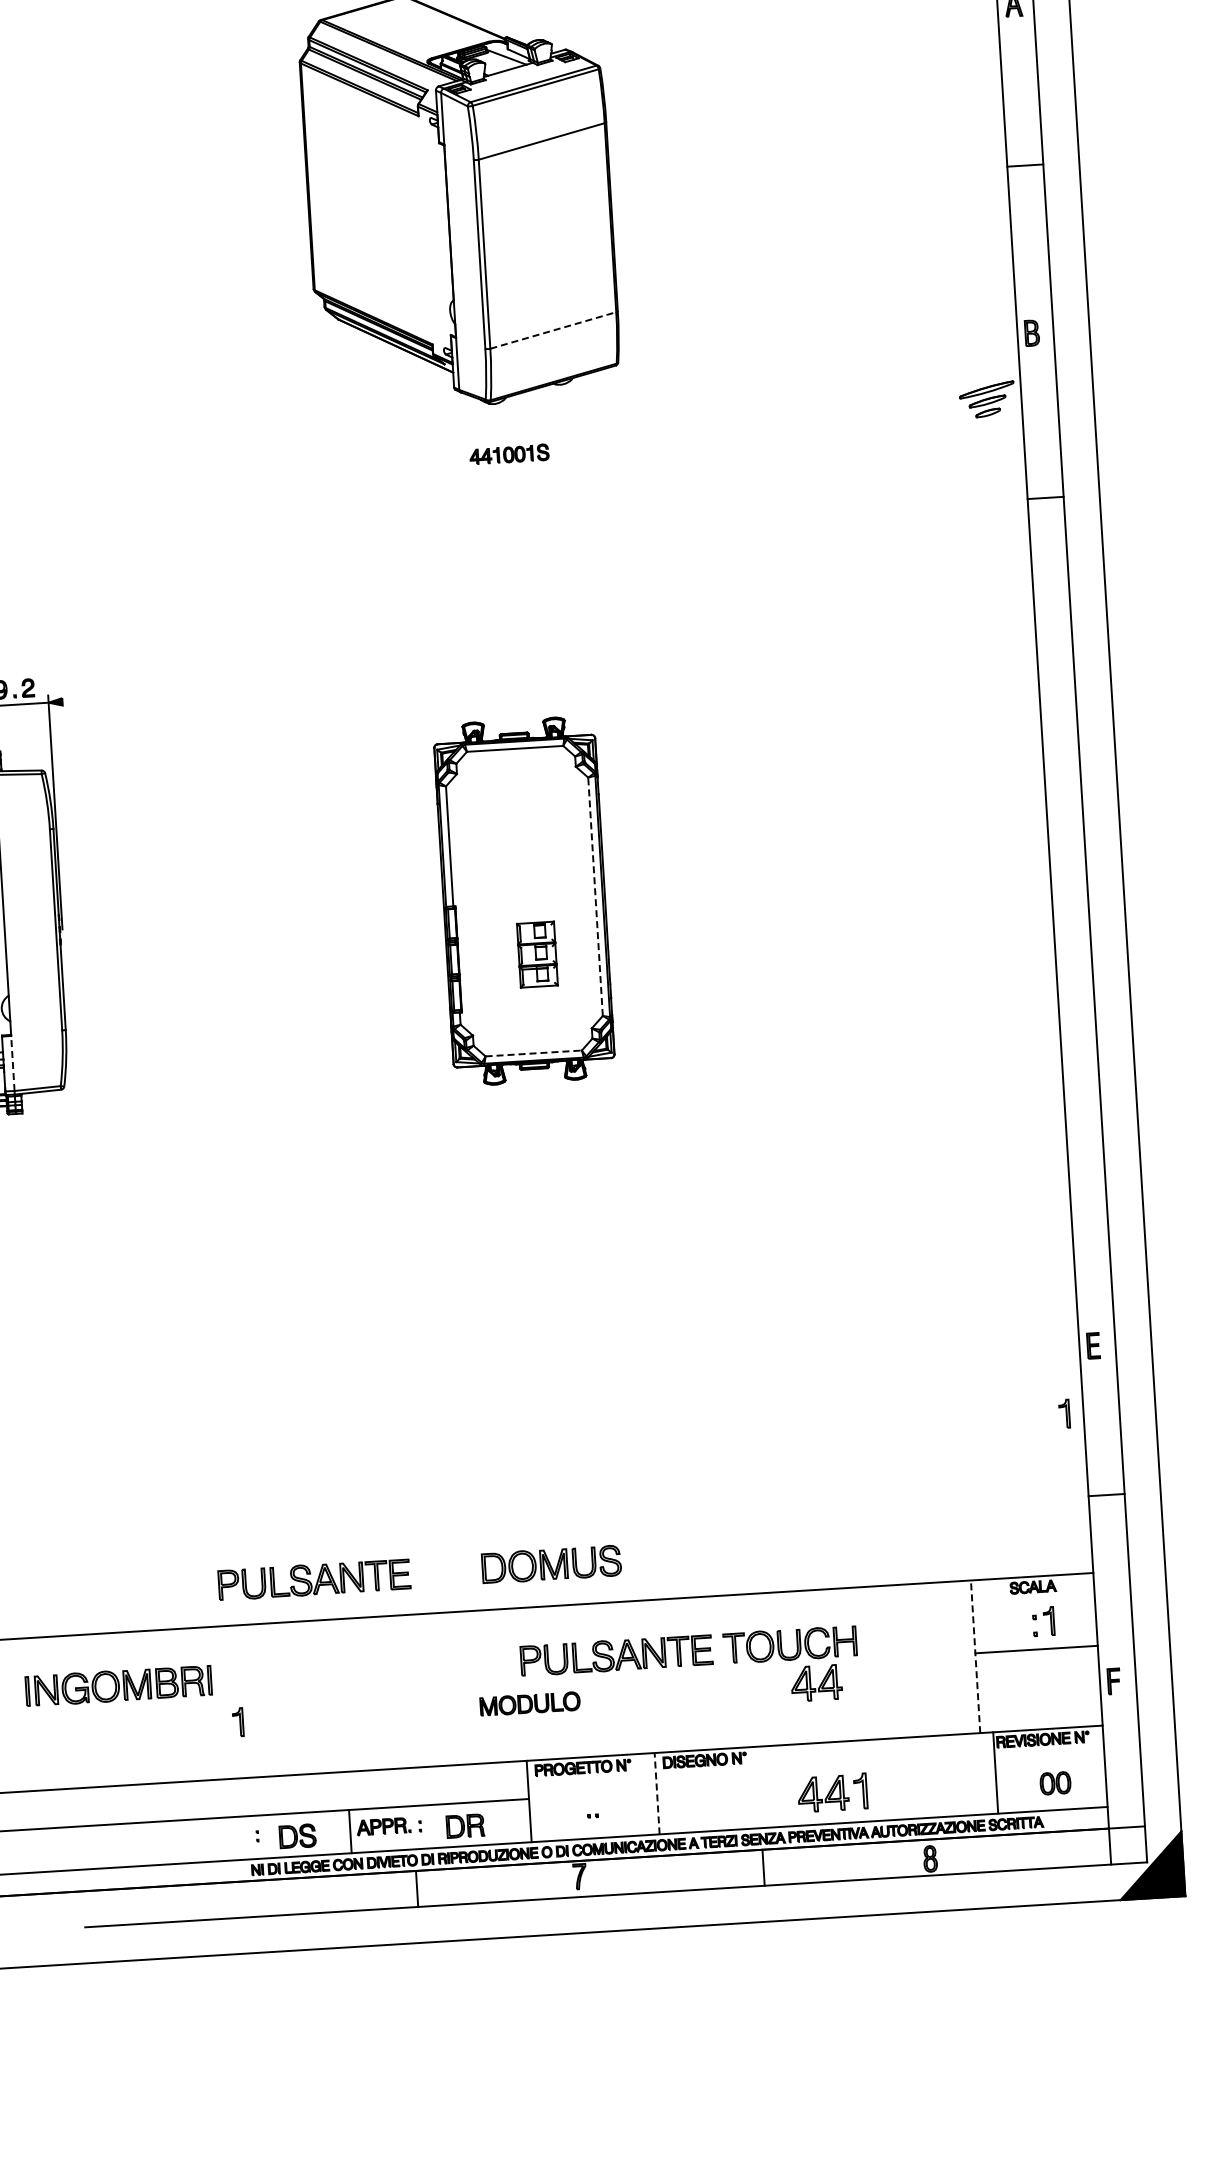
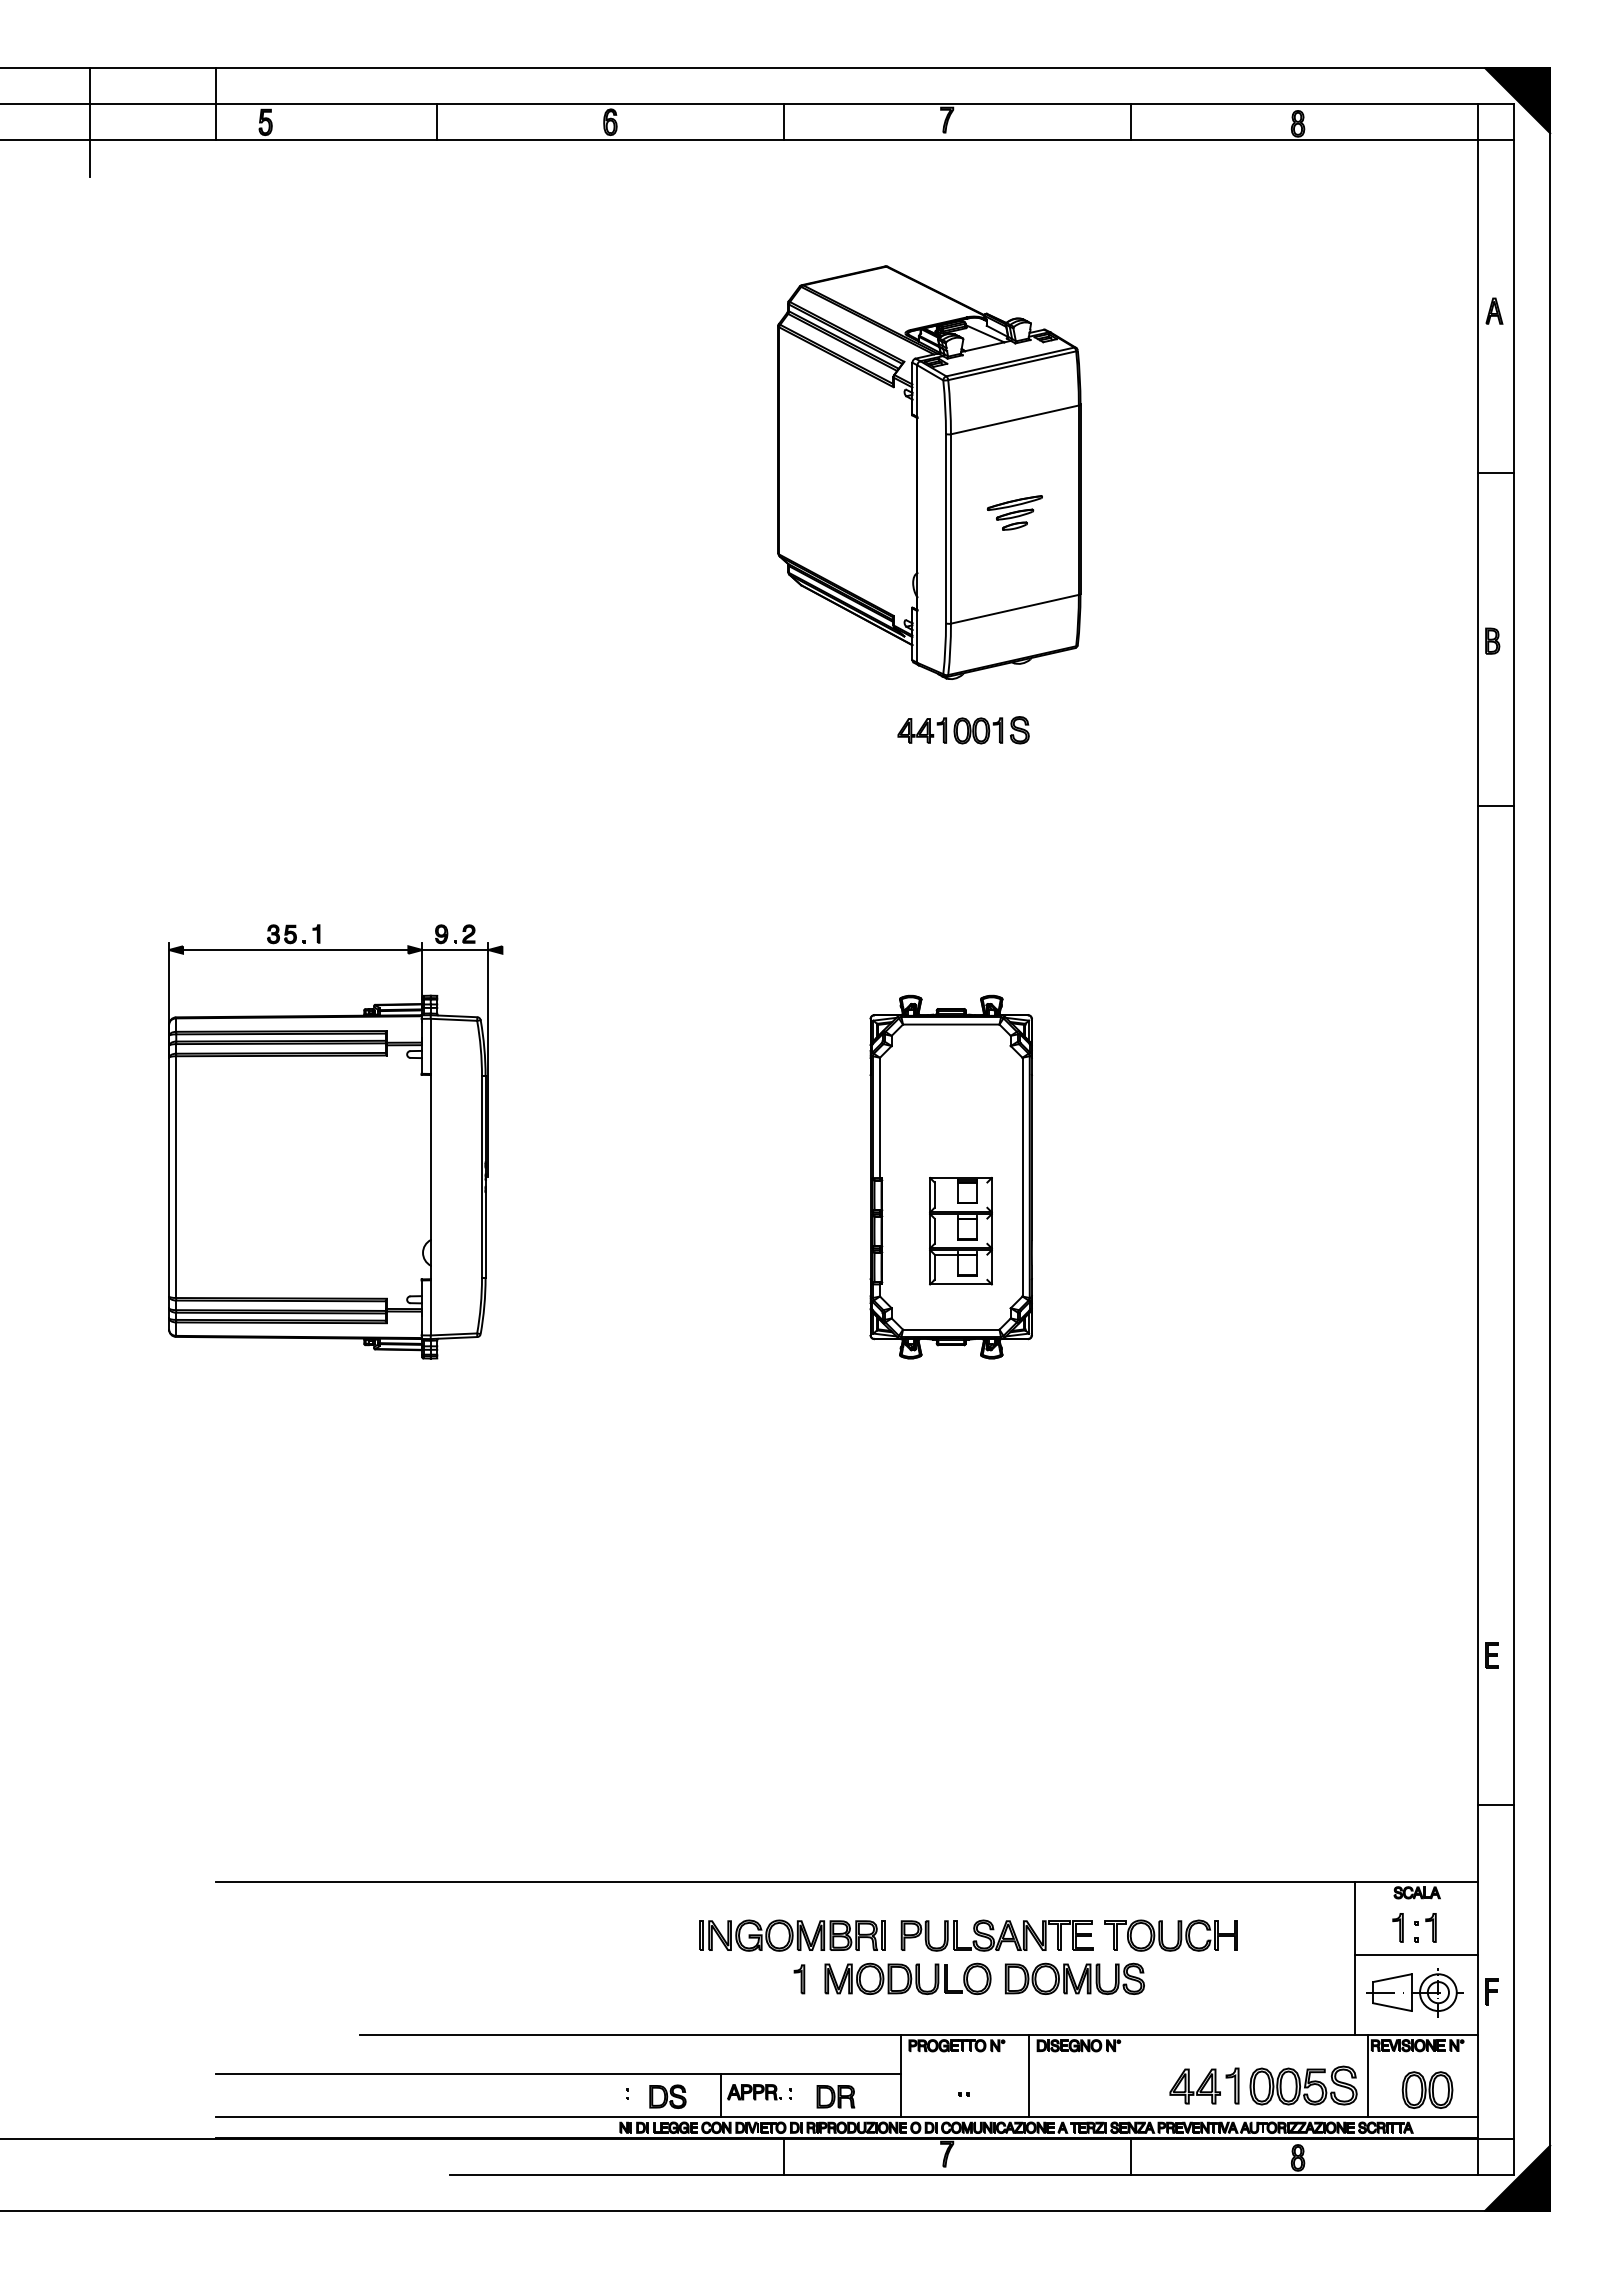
line: (552, 330) -> (1014, 609), dashed -> solid
part: (986, 399) -> (1014, 512), moved
part: (509, 454) -> (963, 730), size x1.67
line: (595, 896) -> (1022, 1176), dashed -> solid
part: (536, 954) -> (960, 1231), size x1.67
line: (533, 1053) -> (951, 1329), dashed -> solid
line: (12, 1063) -> (430, 1307), dashed -> solid
part: (1063, 1413) -> (1397, 1927), moved
part: (551, 1564) -> (1074, 1978), moved
part: (313, 1579) -> (699, 1841), removed
line: (975, 1656) -> (1355, 1958), dashed -> solid
part: (815, 1683) -> (1194, 1975), removed
part: (118, 1685) -> (792, 1935), moved
part: (1036, 1686) -> (1414, 1992), added
part: (529, 1703) -> (907, 1978), size x1.67
part: (238, 1722) -> (799, 1979), moved
part: (1055, 1782) -> (1427, 2089), size x1.67
part: (931, 1786) -> (1303, 2085), added
line: (657, 1794) -> (1029, 2076), dashed -> solid

